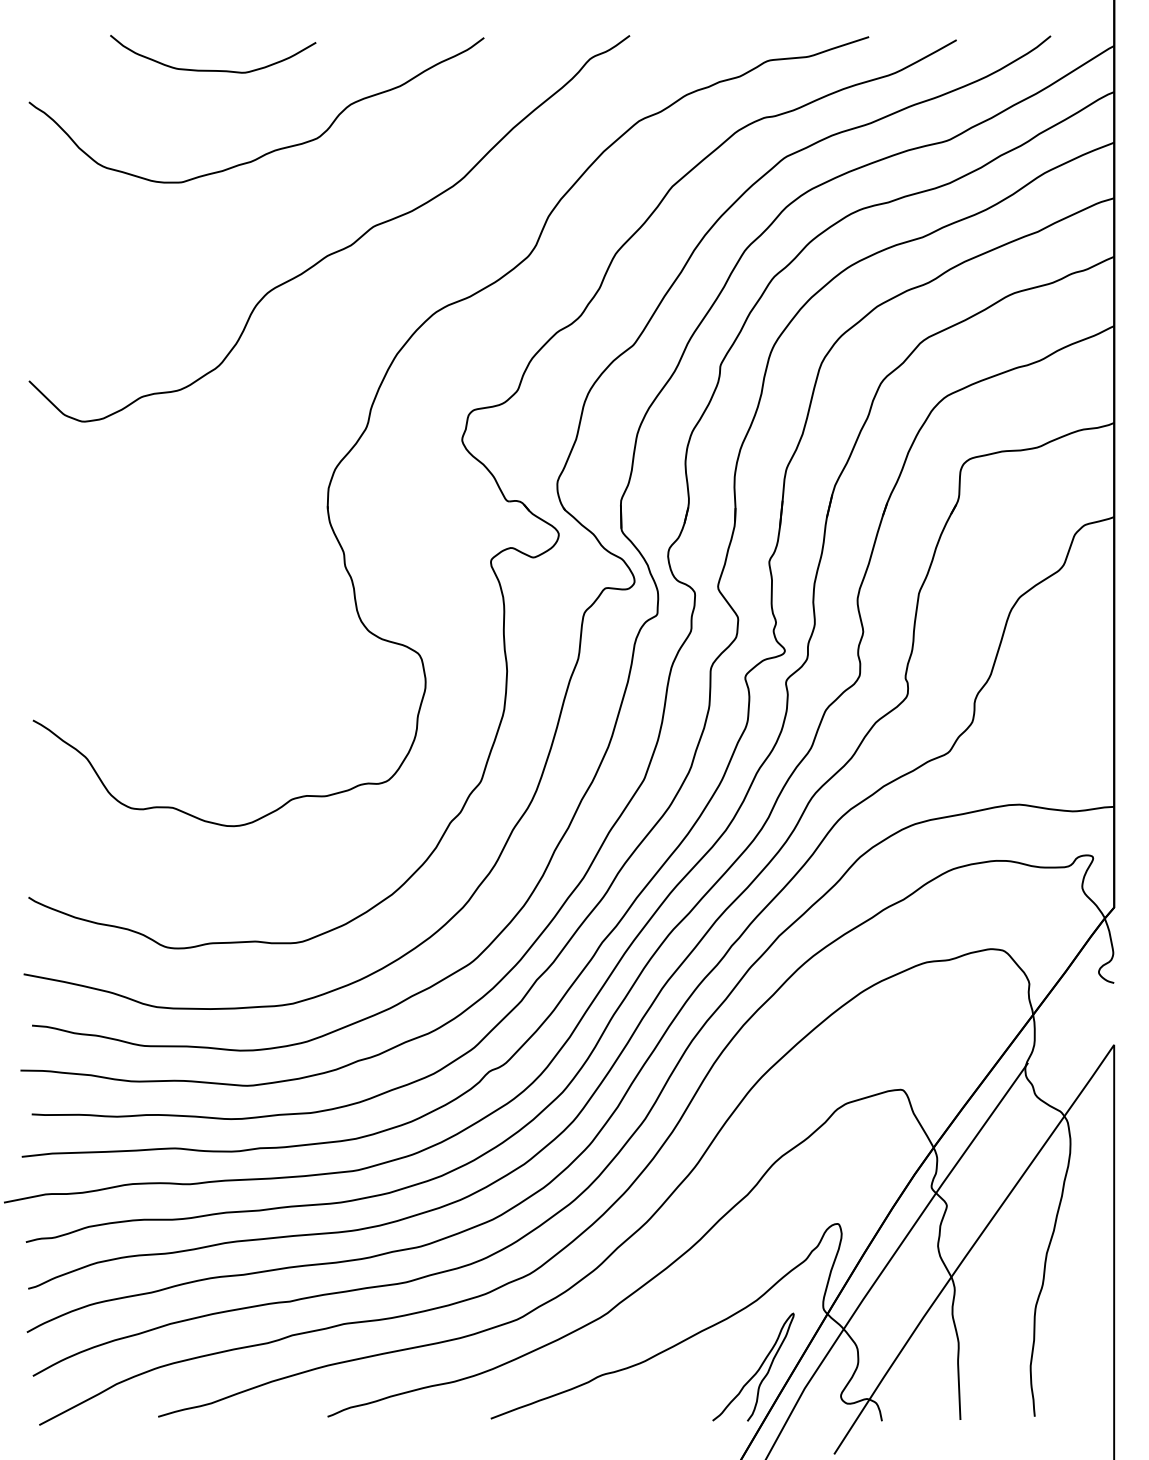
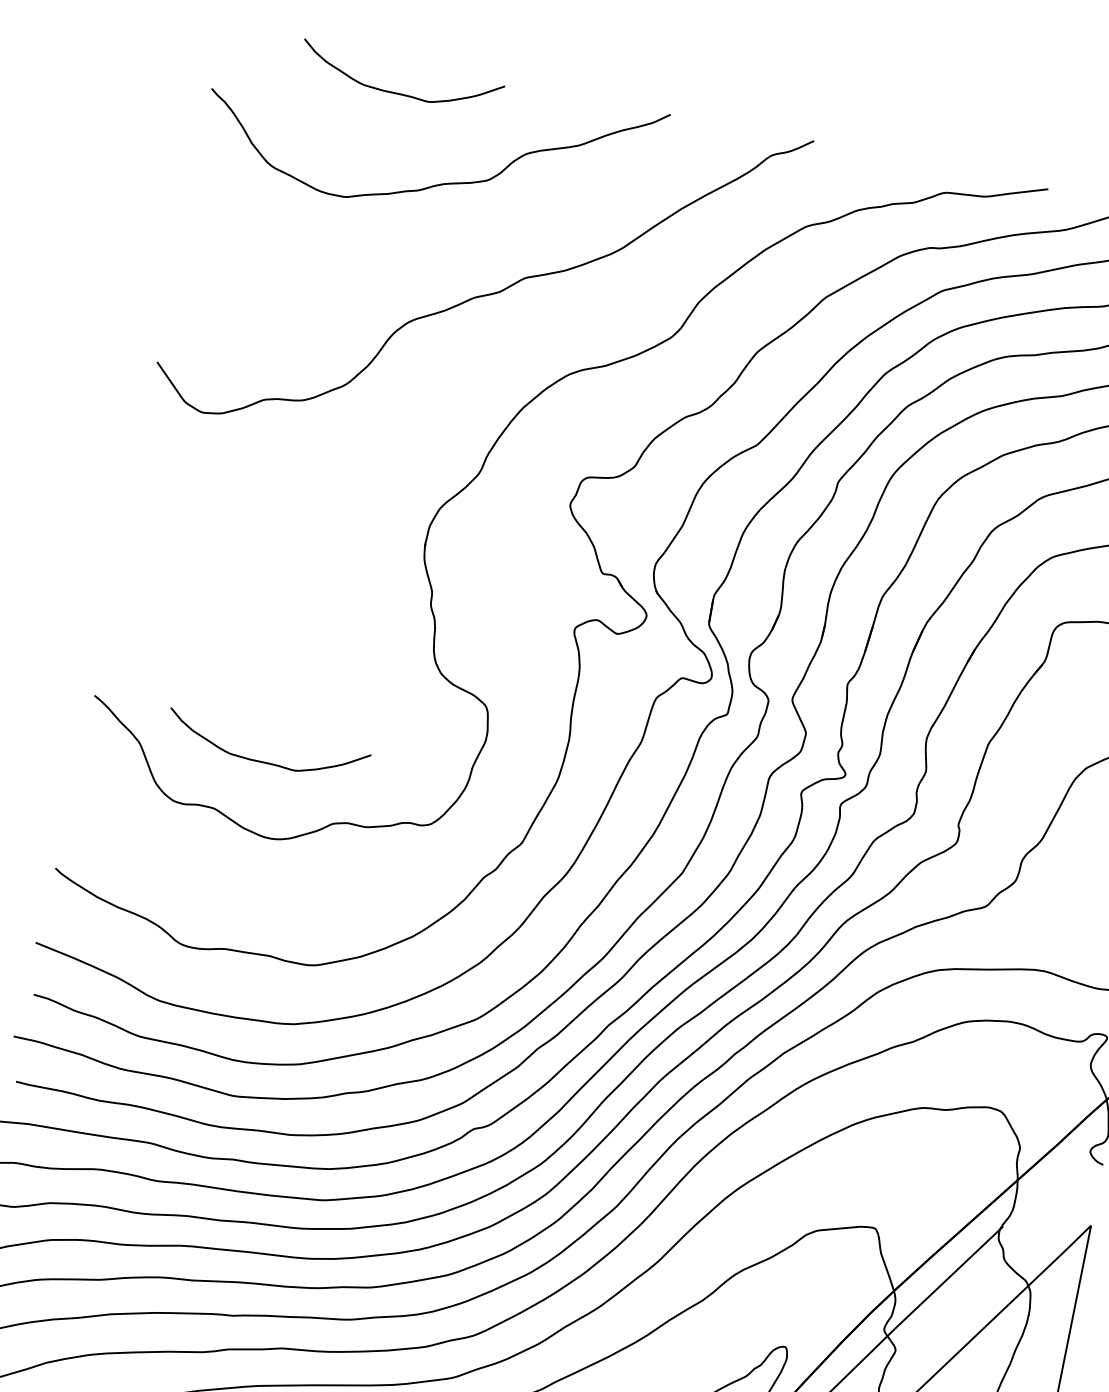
curve: (209, 751) -> (261, 760), added

